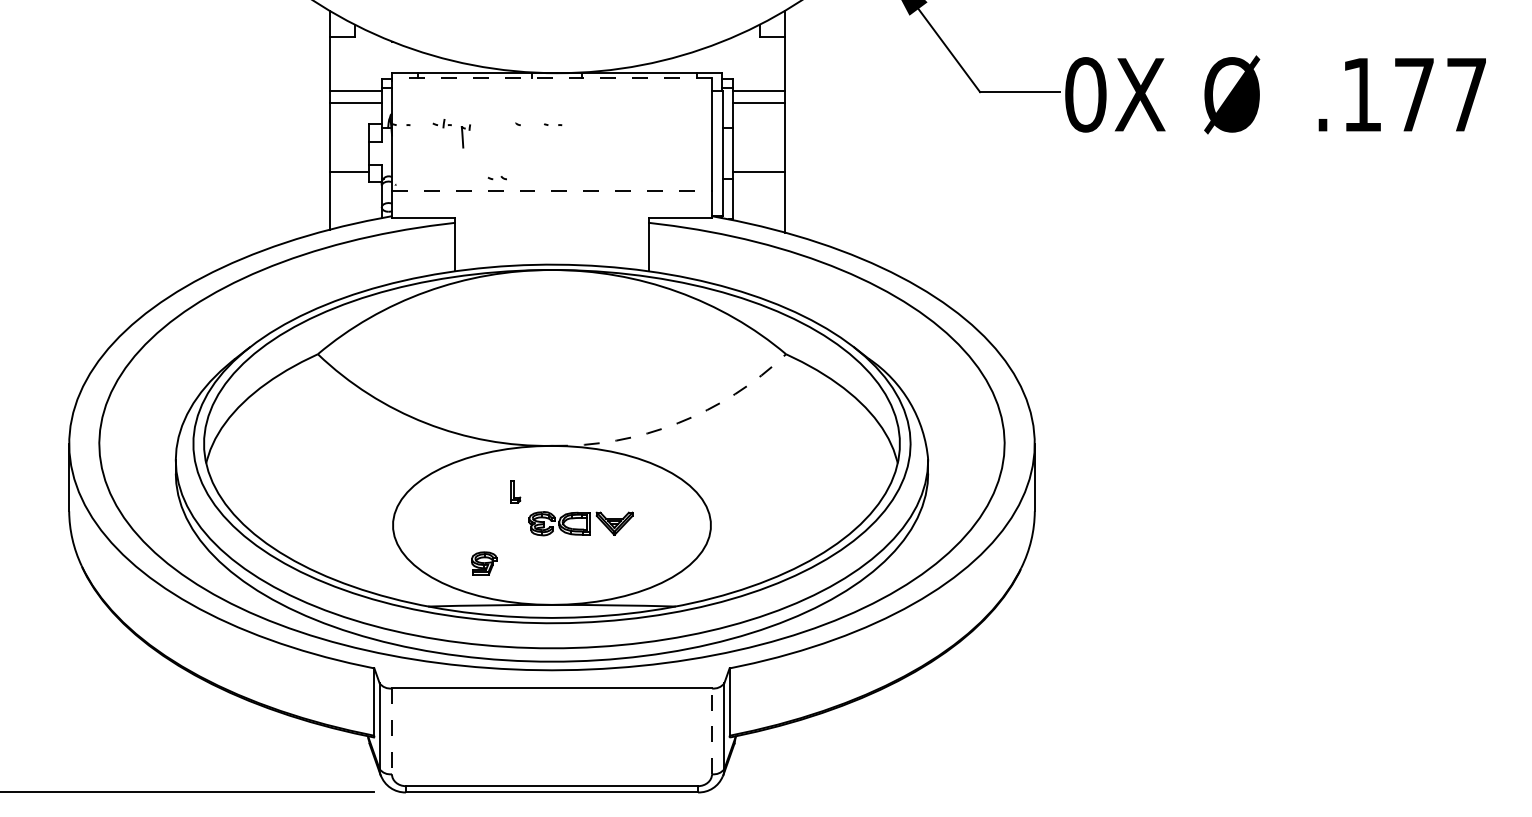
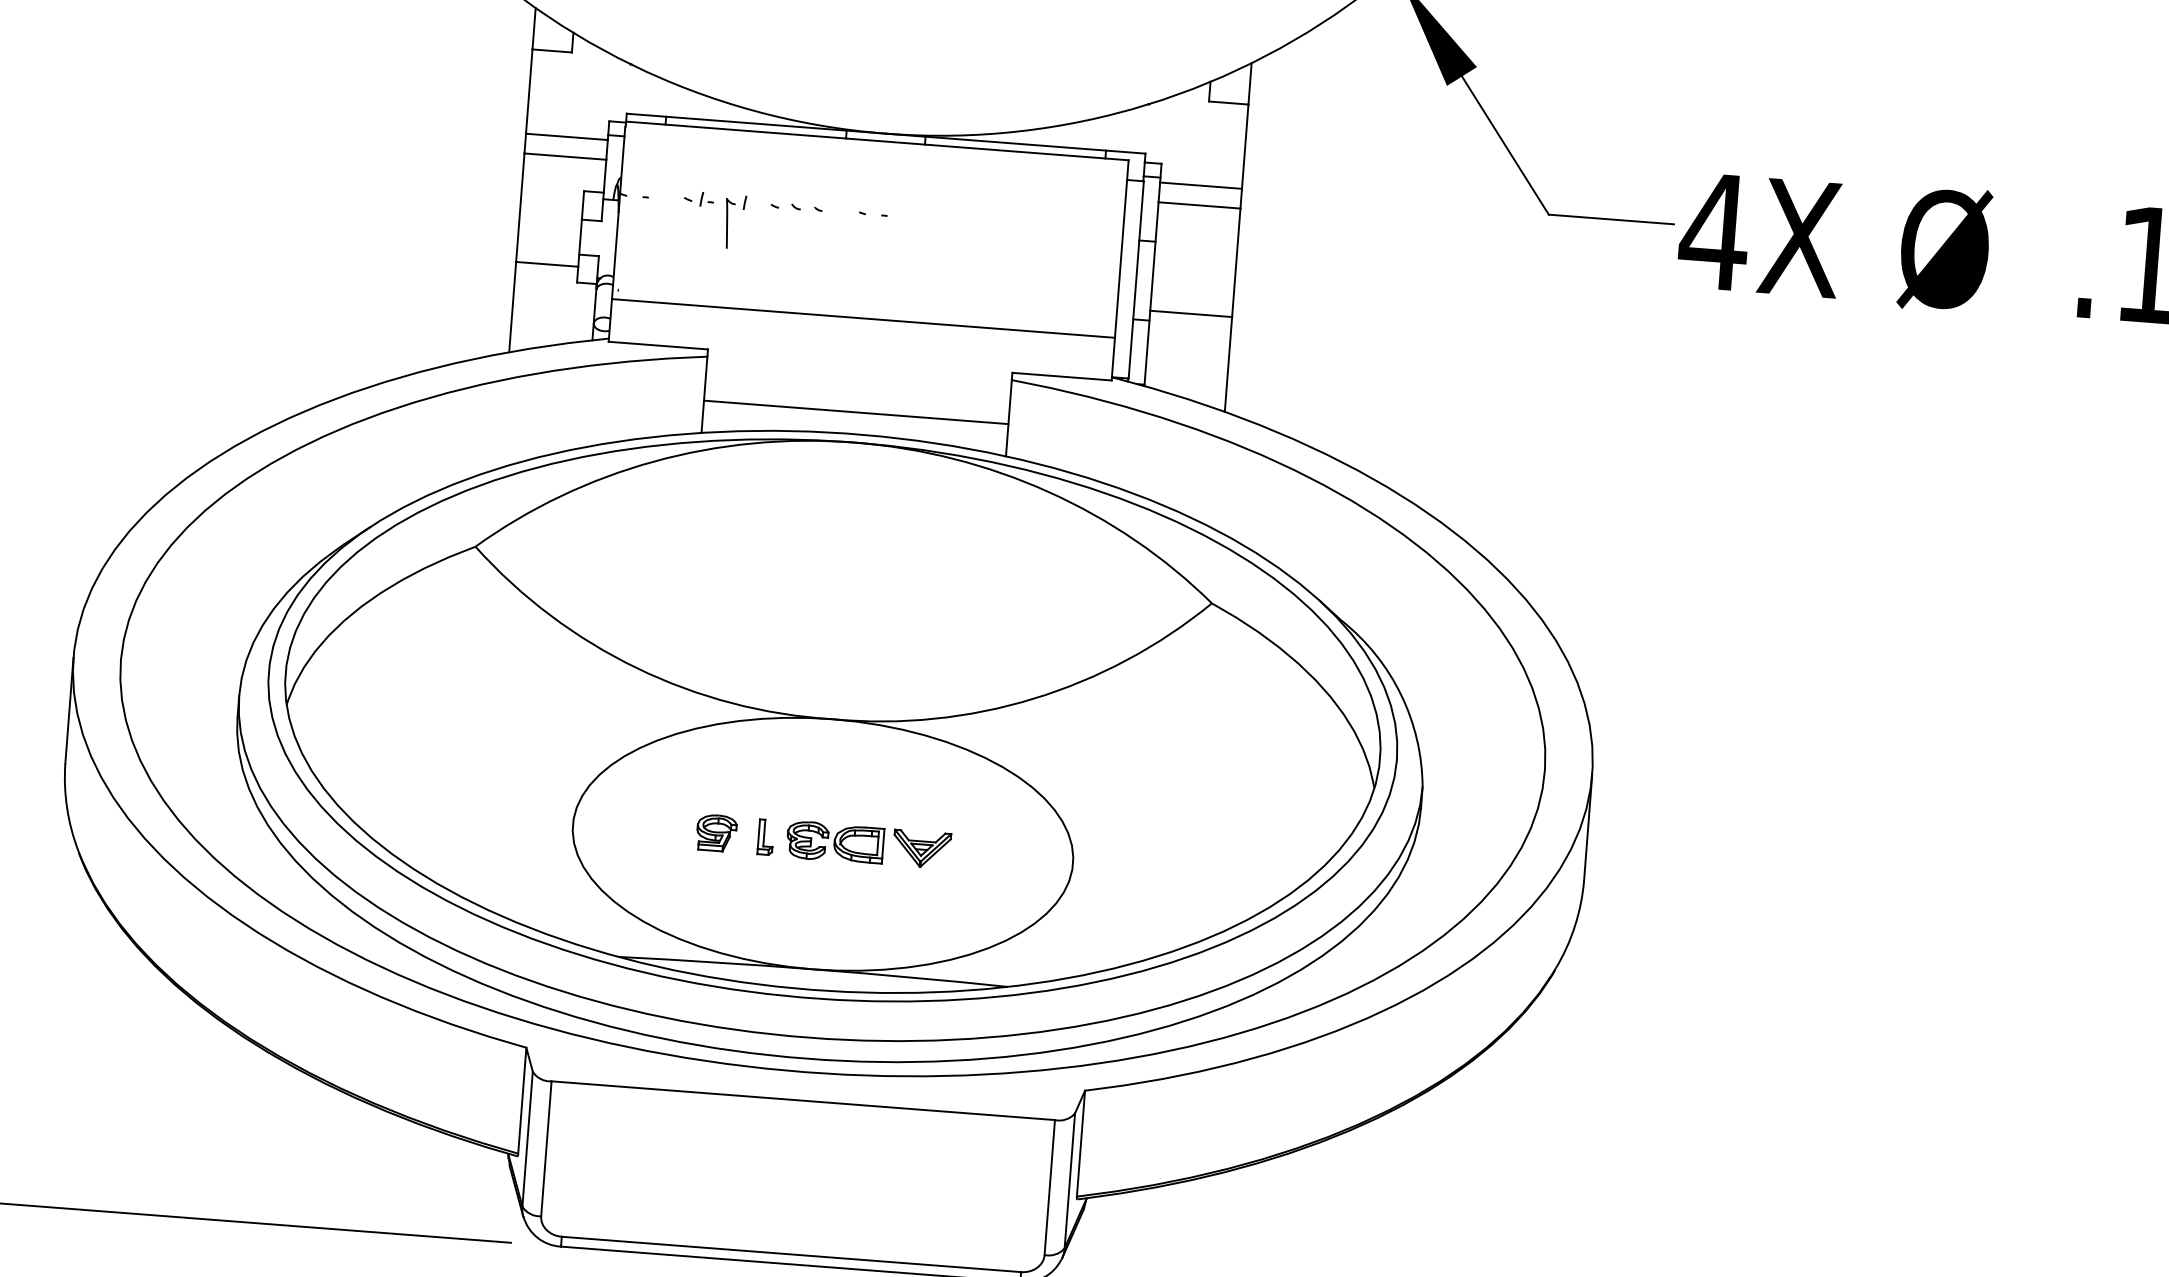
line: (552, 78) -> (877, 141), dashed -> solid
text: (1085, 94) -> (1714, 231), 0X -> 4X
part: (465, 136) -> (734, 222), size x1.43
part: (496, 178) -> (784, 207), moved
line: (552, 191) -> (864, 319), dashed -> solid
line: (551, 250) -> (855, 411), added
arc: (678, 423) -> (1034, 699), dashed -> solid
part: (515, 491) -> (765, 836), moved
part: (484, 563) -> (717, 833), moved
line: (391, 731) -> (545, 1149), dashed -> solid
line: (712, 731) -> (1050, 1187), dashed -> solid

